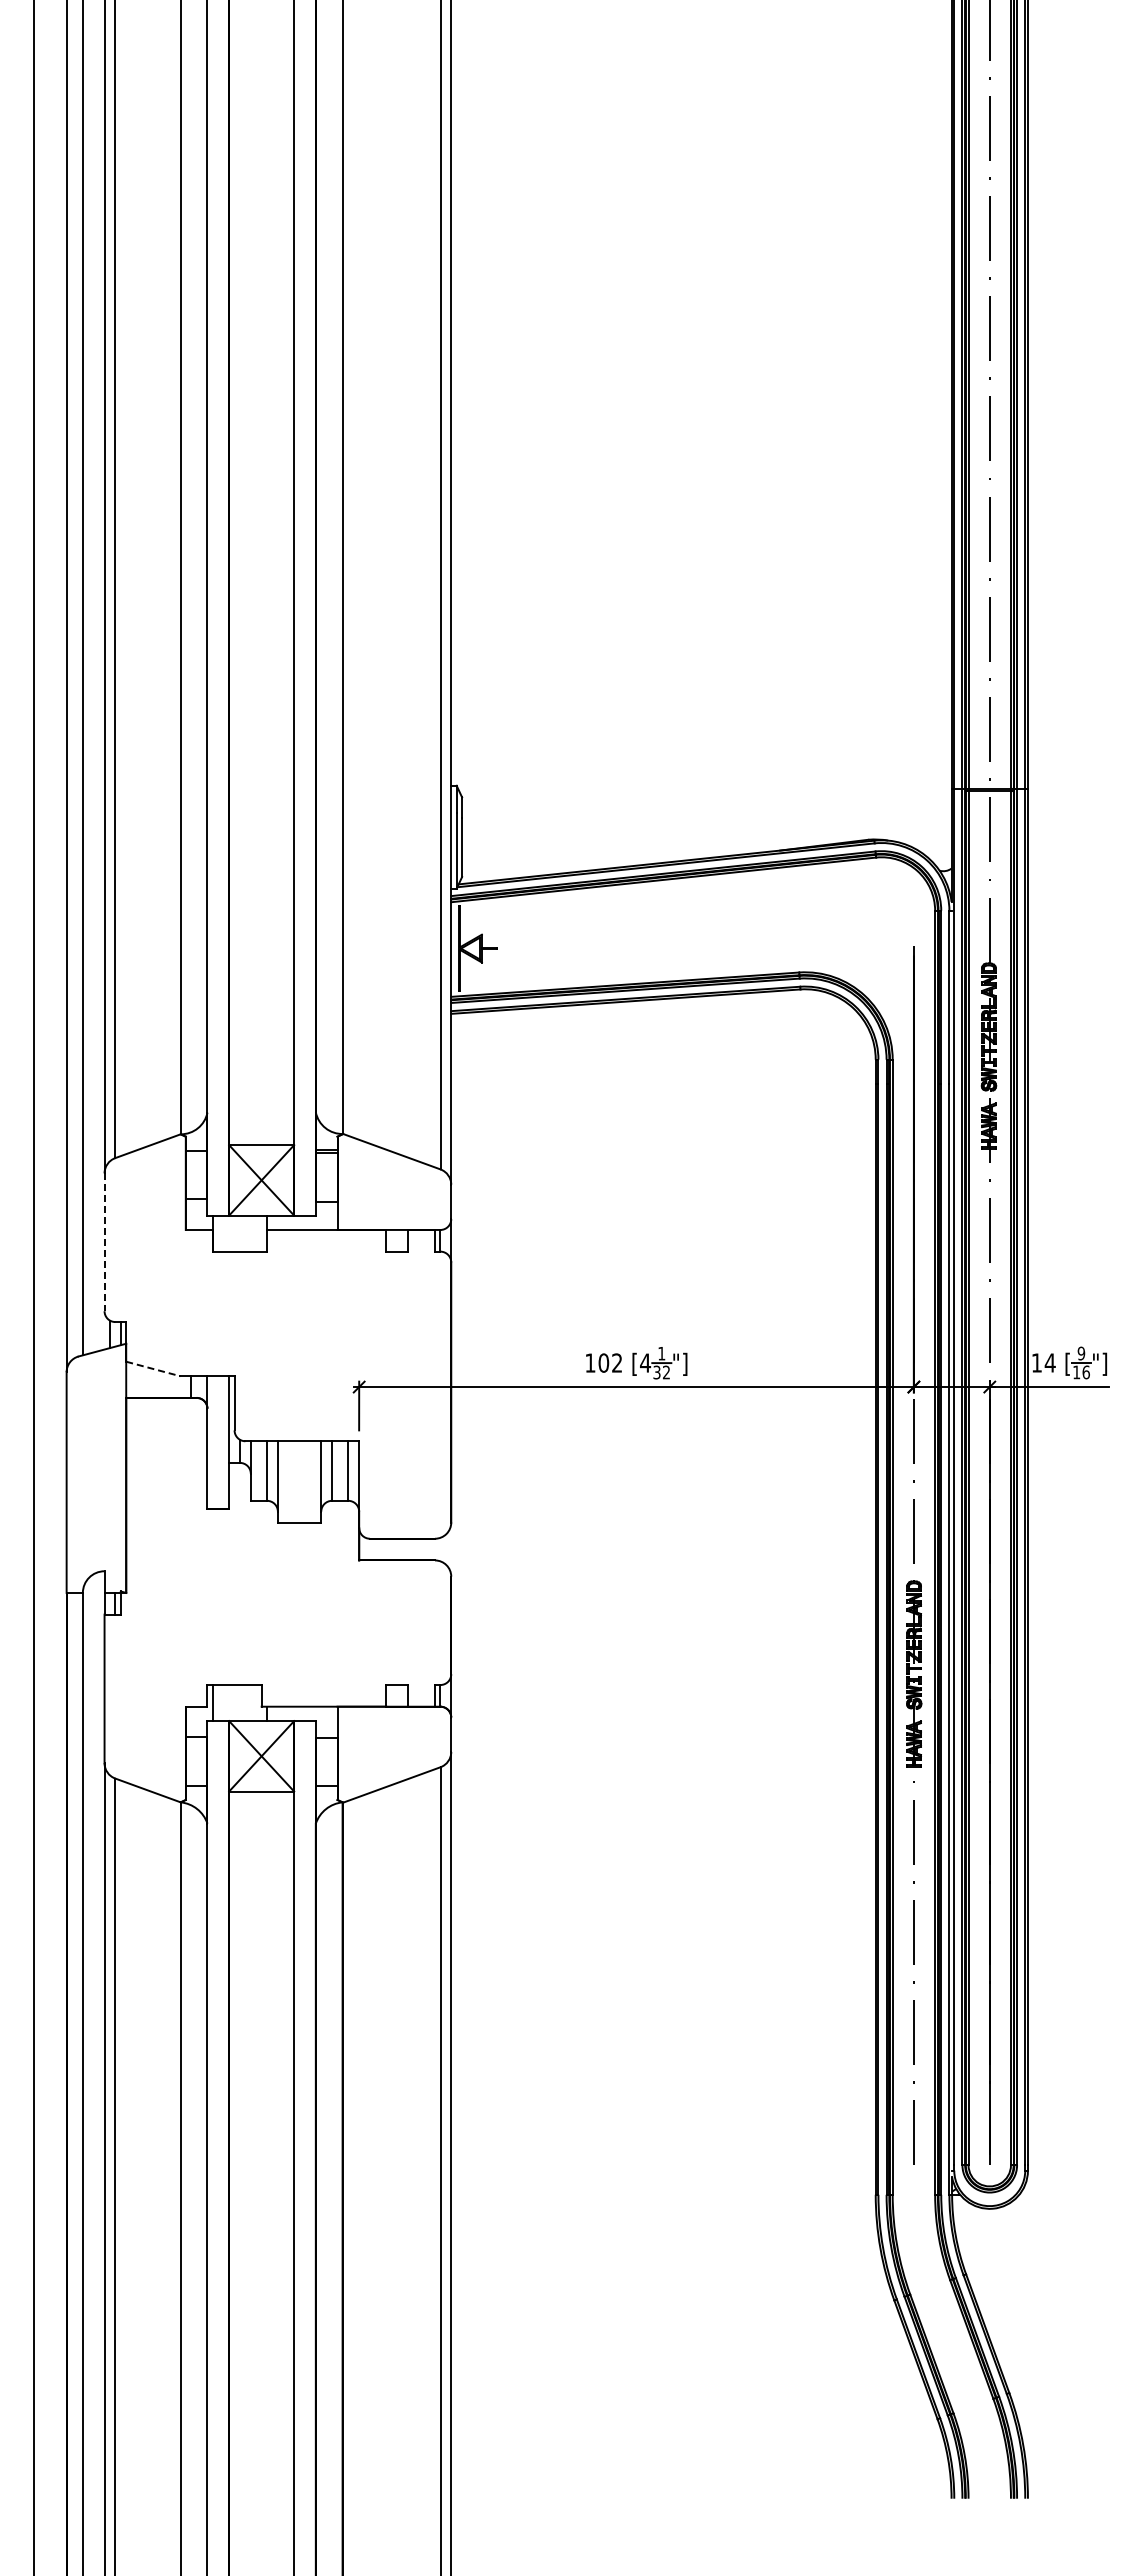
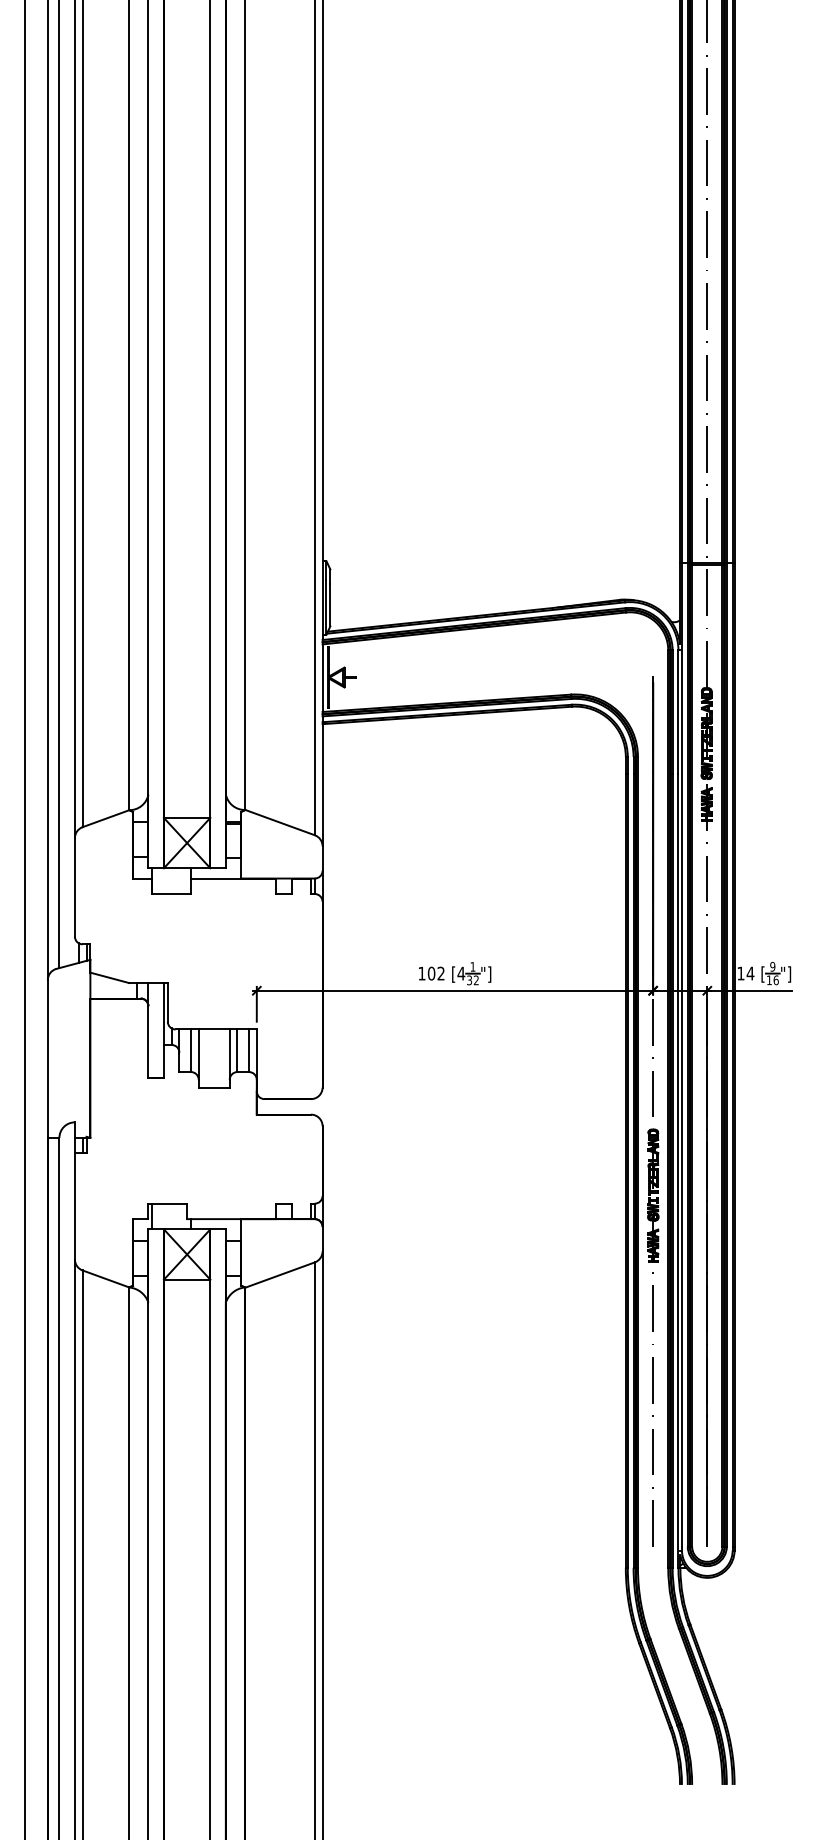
line: (104, 1242) -> (74, 887), dashed -> solid
line: (153, 1369) -> (109, 978), dashed -> solid

